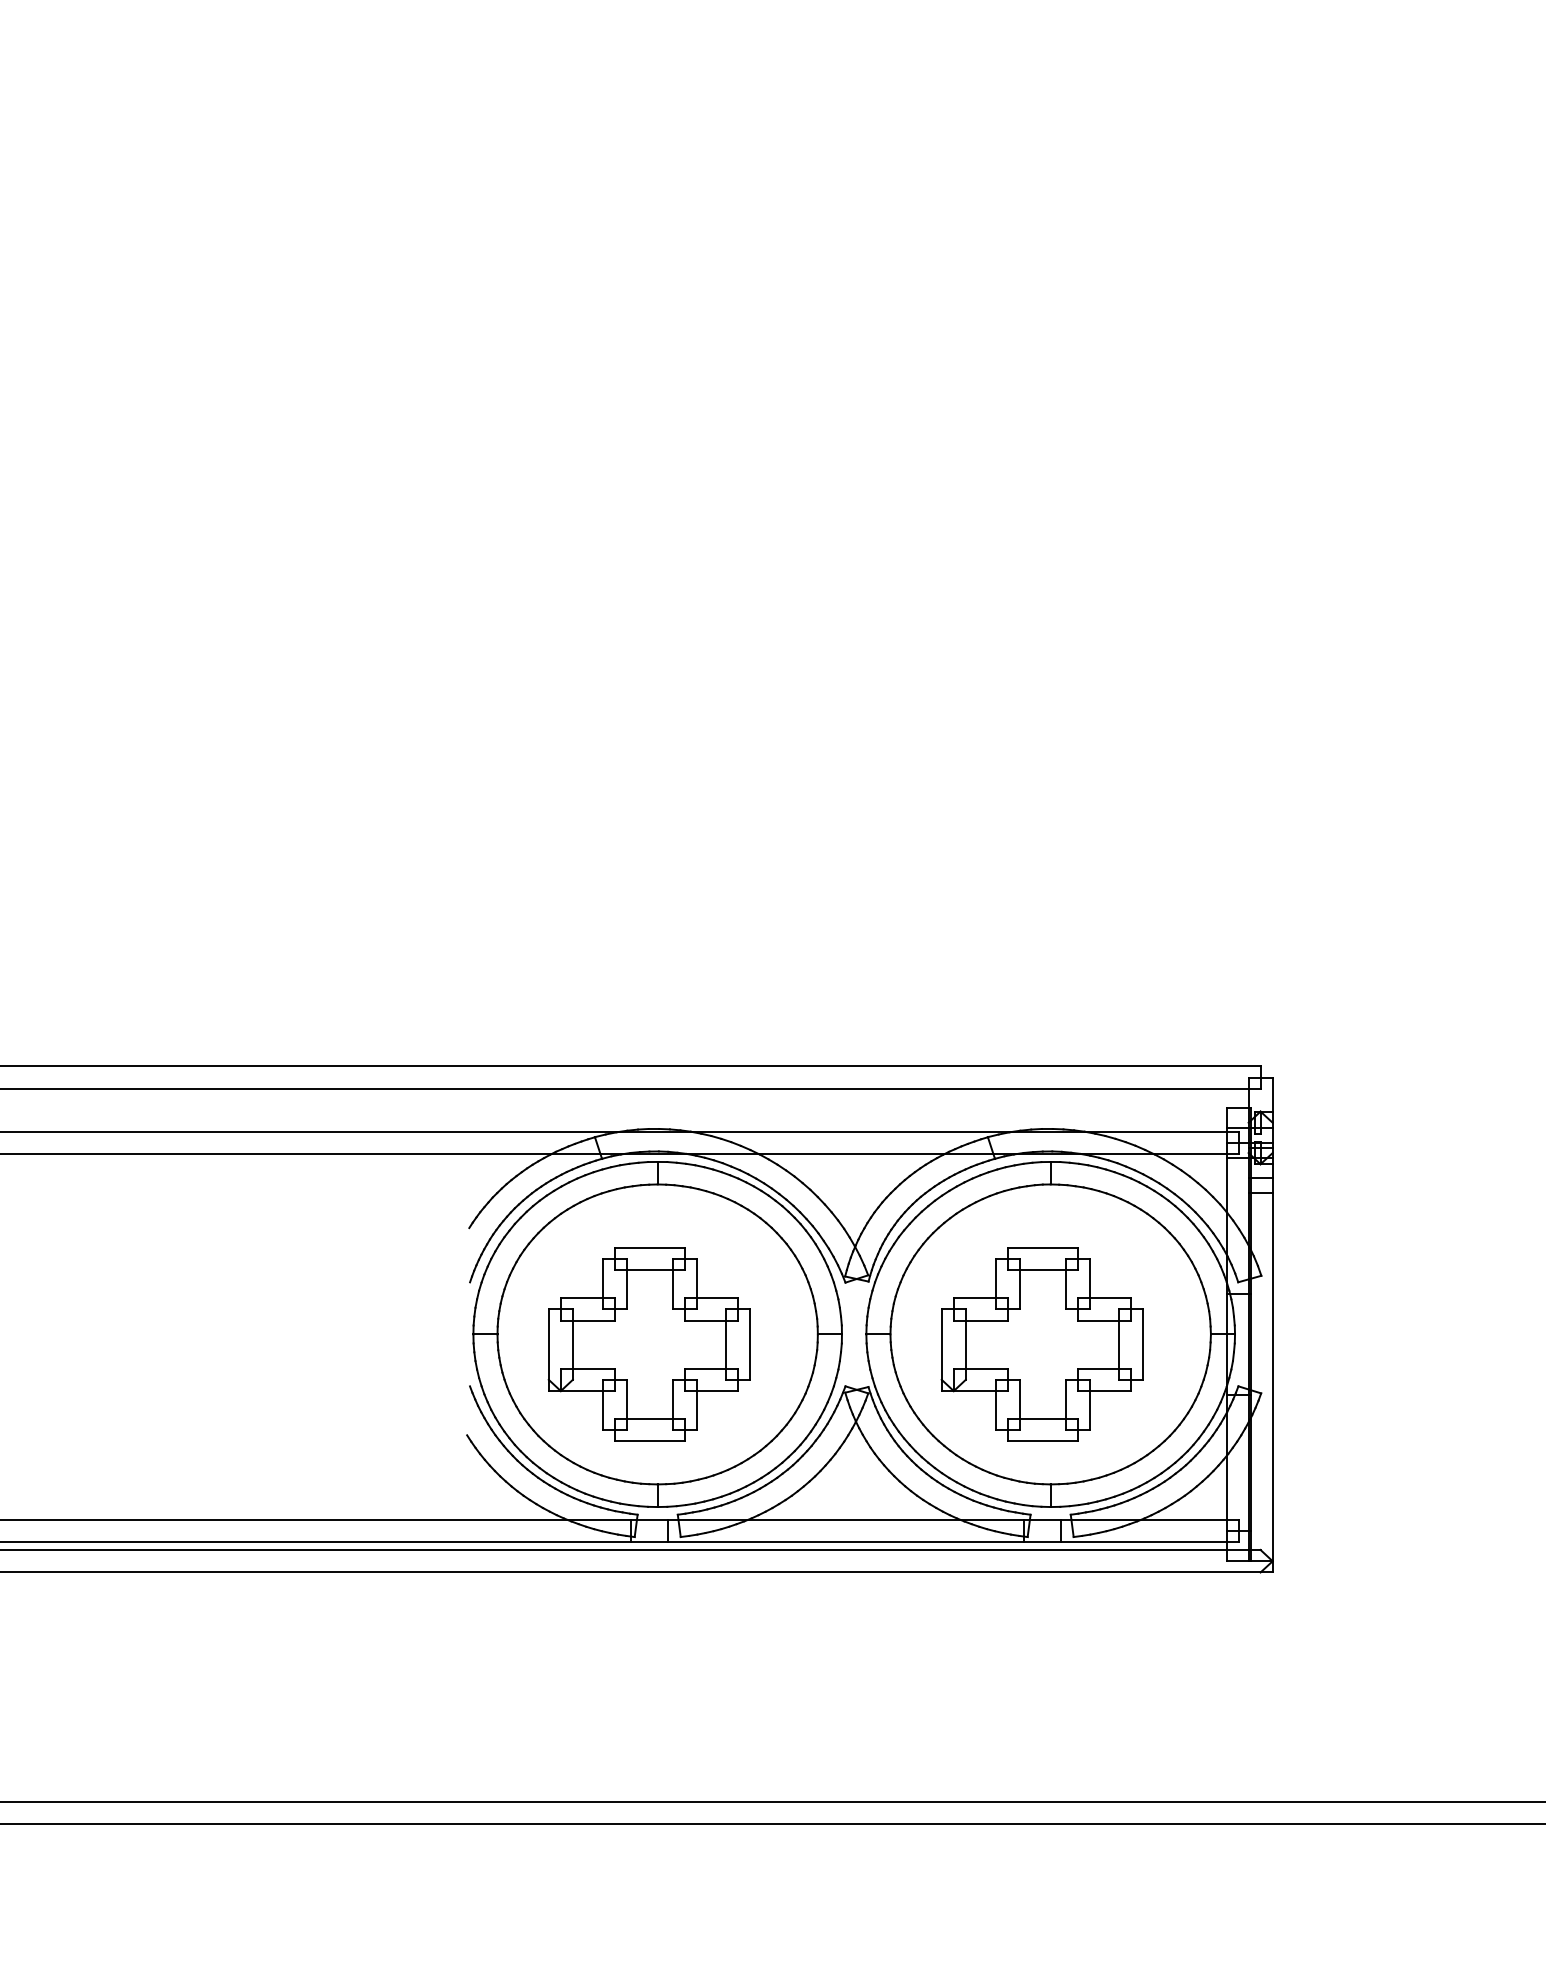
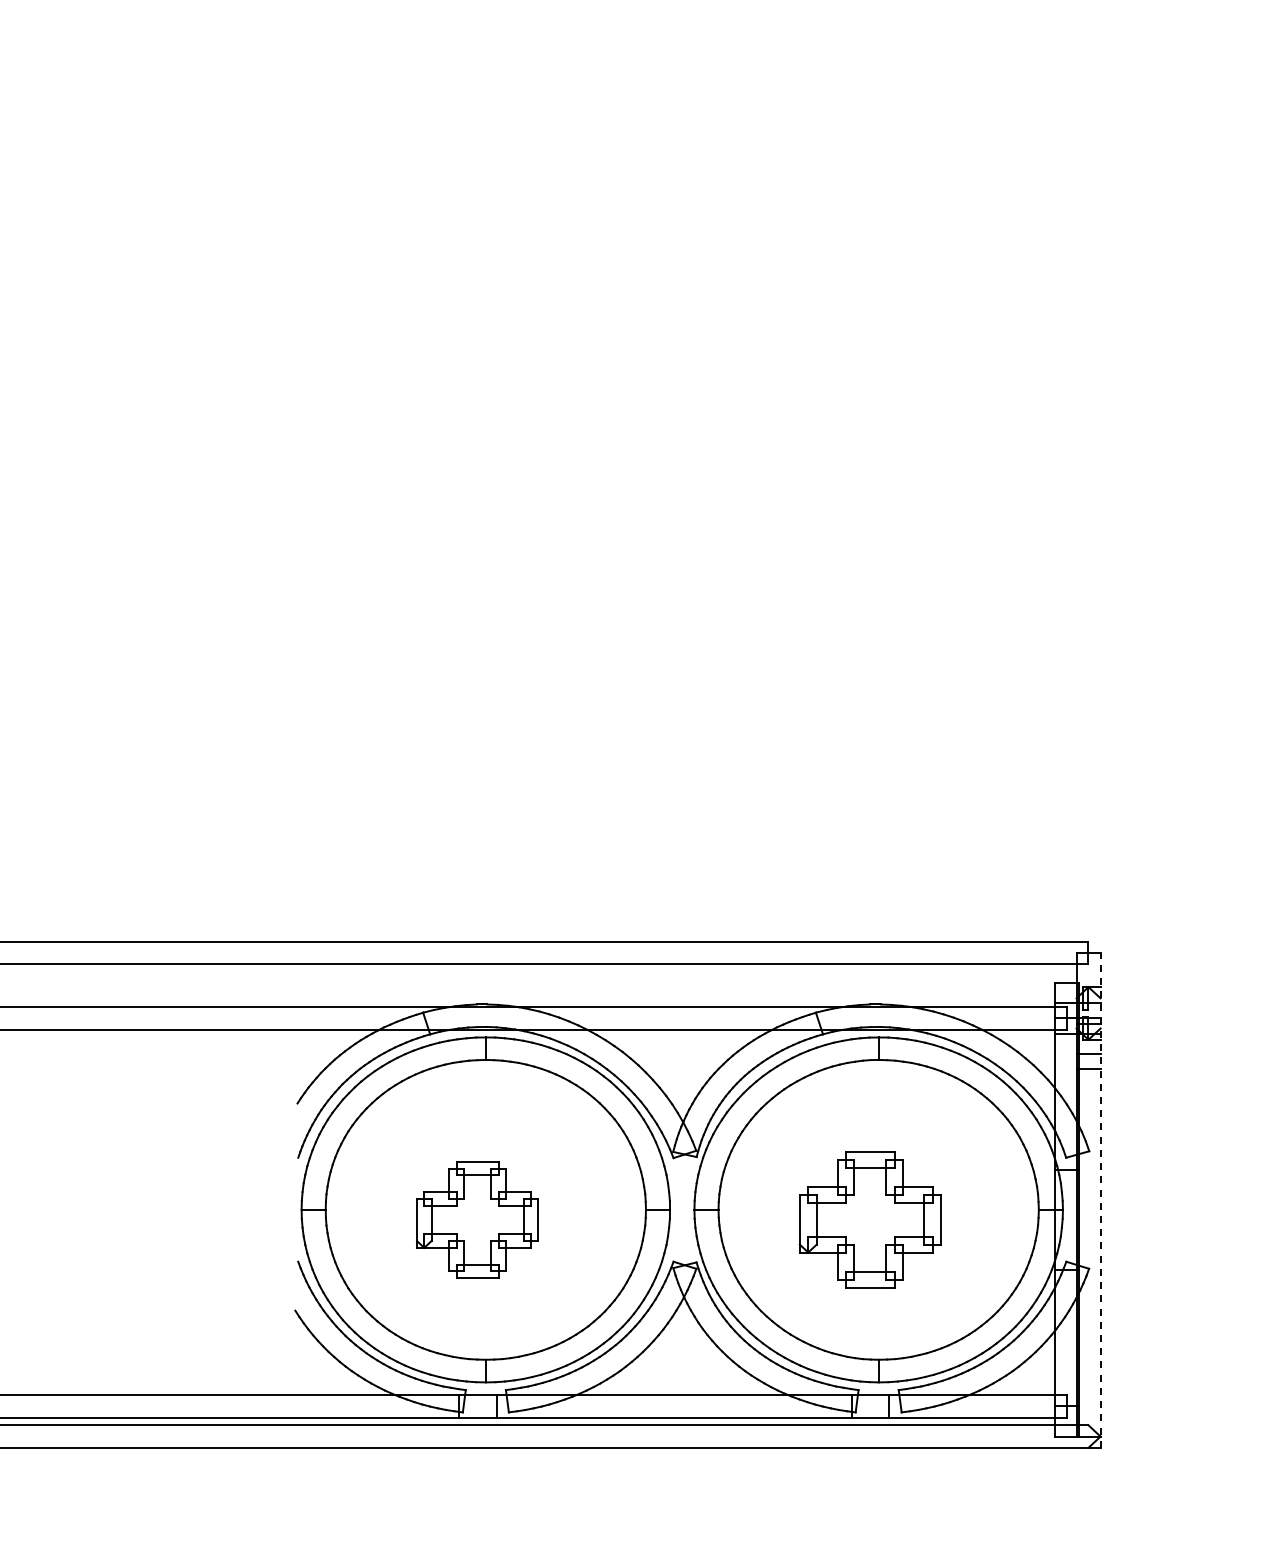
line: (1272, 1324) -> (1100, 1199), solid -> dashed
part: (648, 1344) -> (476, 1219), size x0.6
part: (1041, 1344) -> (869, 1219), size x0.7

